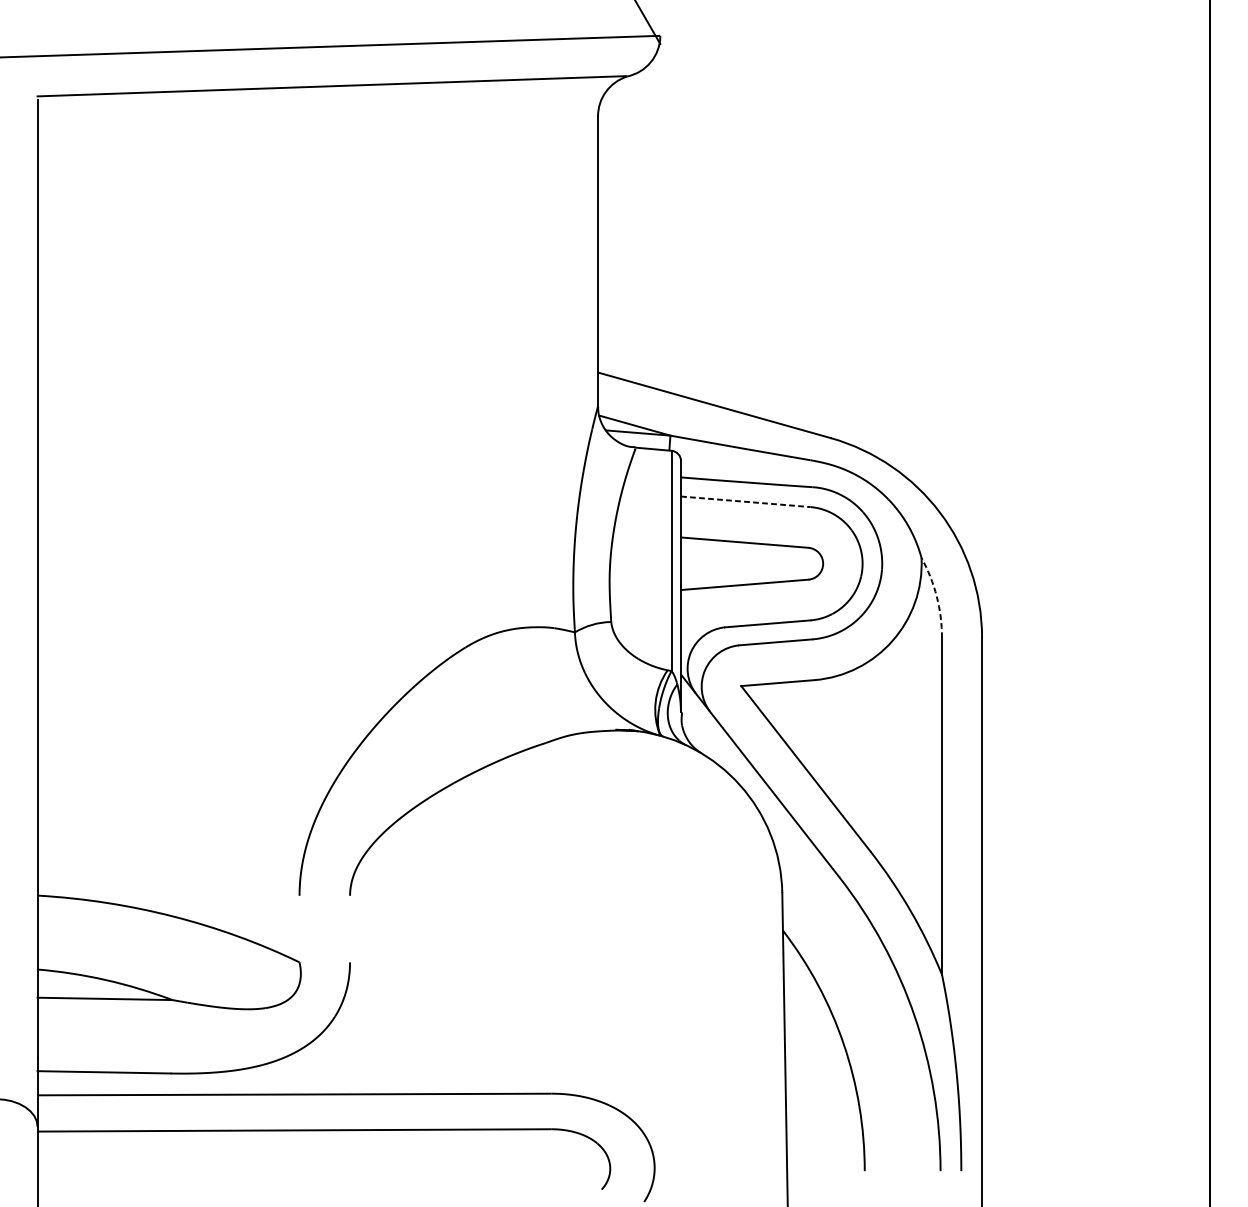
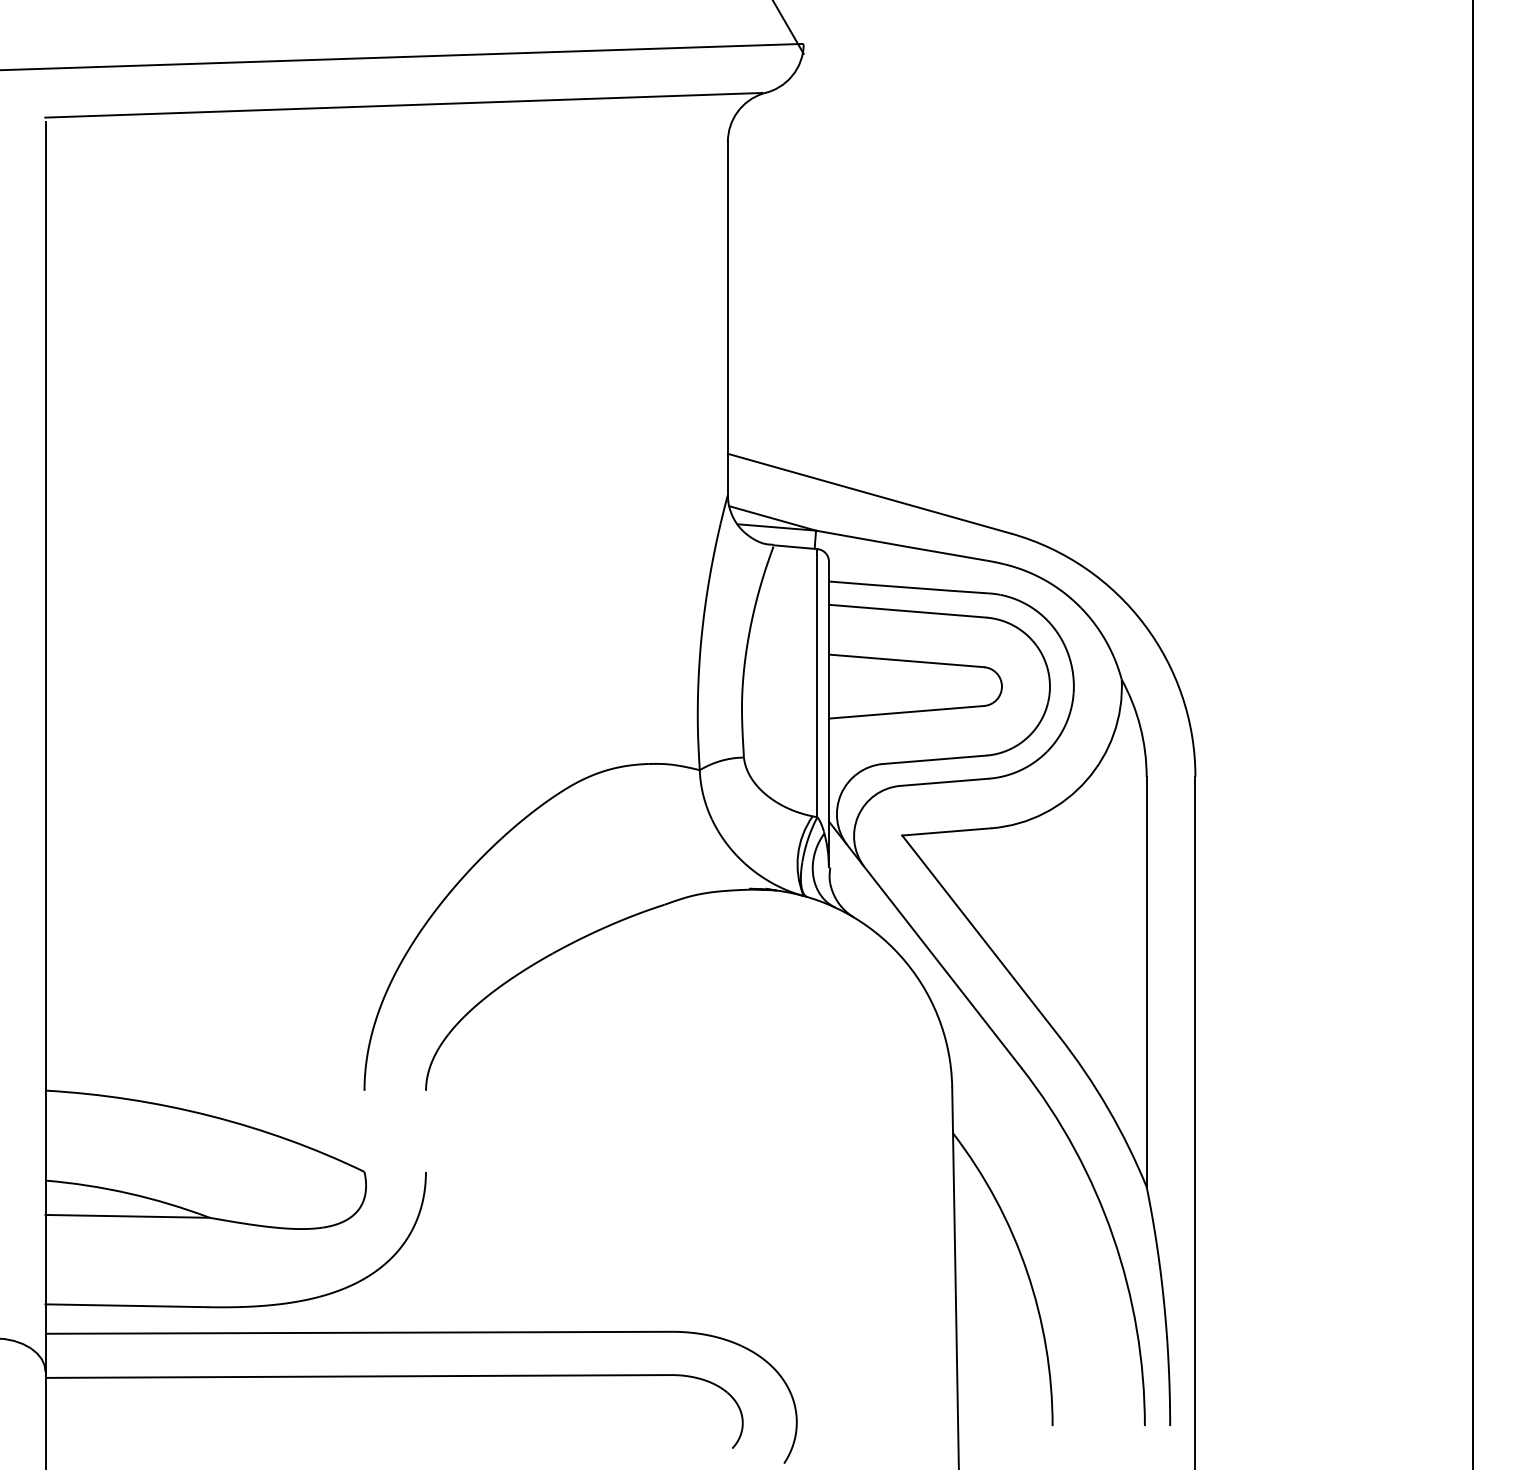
line: (746, 502) -> (908, 611), dashed -> solid
arc: (936, 596) -> (1140, 726), dashed -> solid

